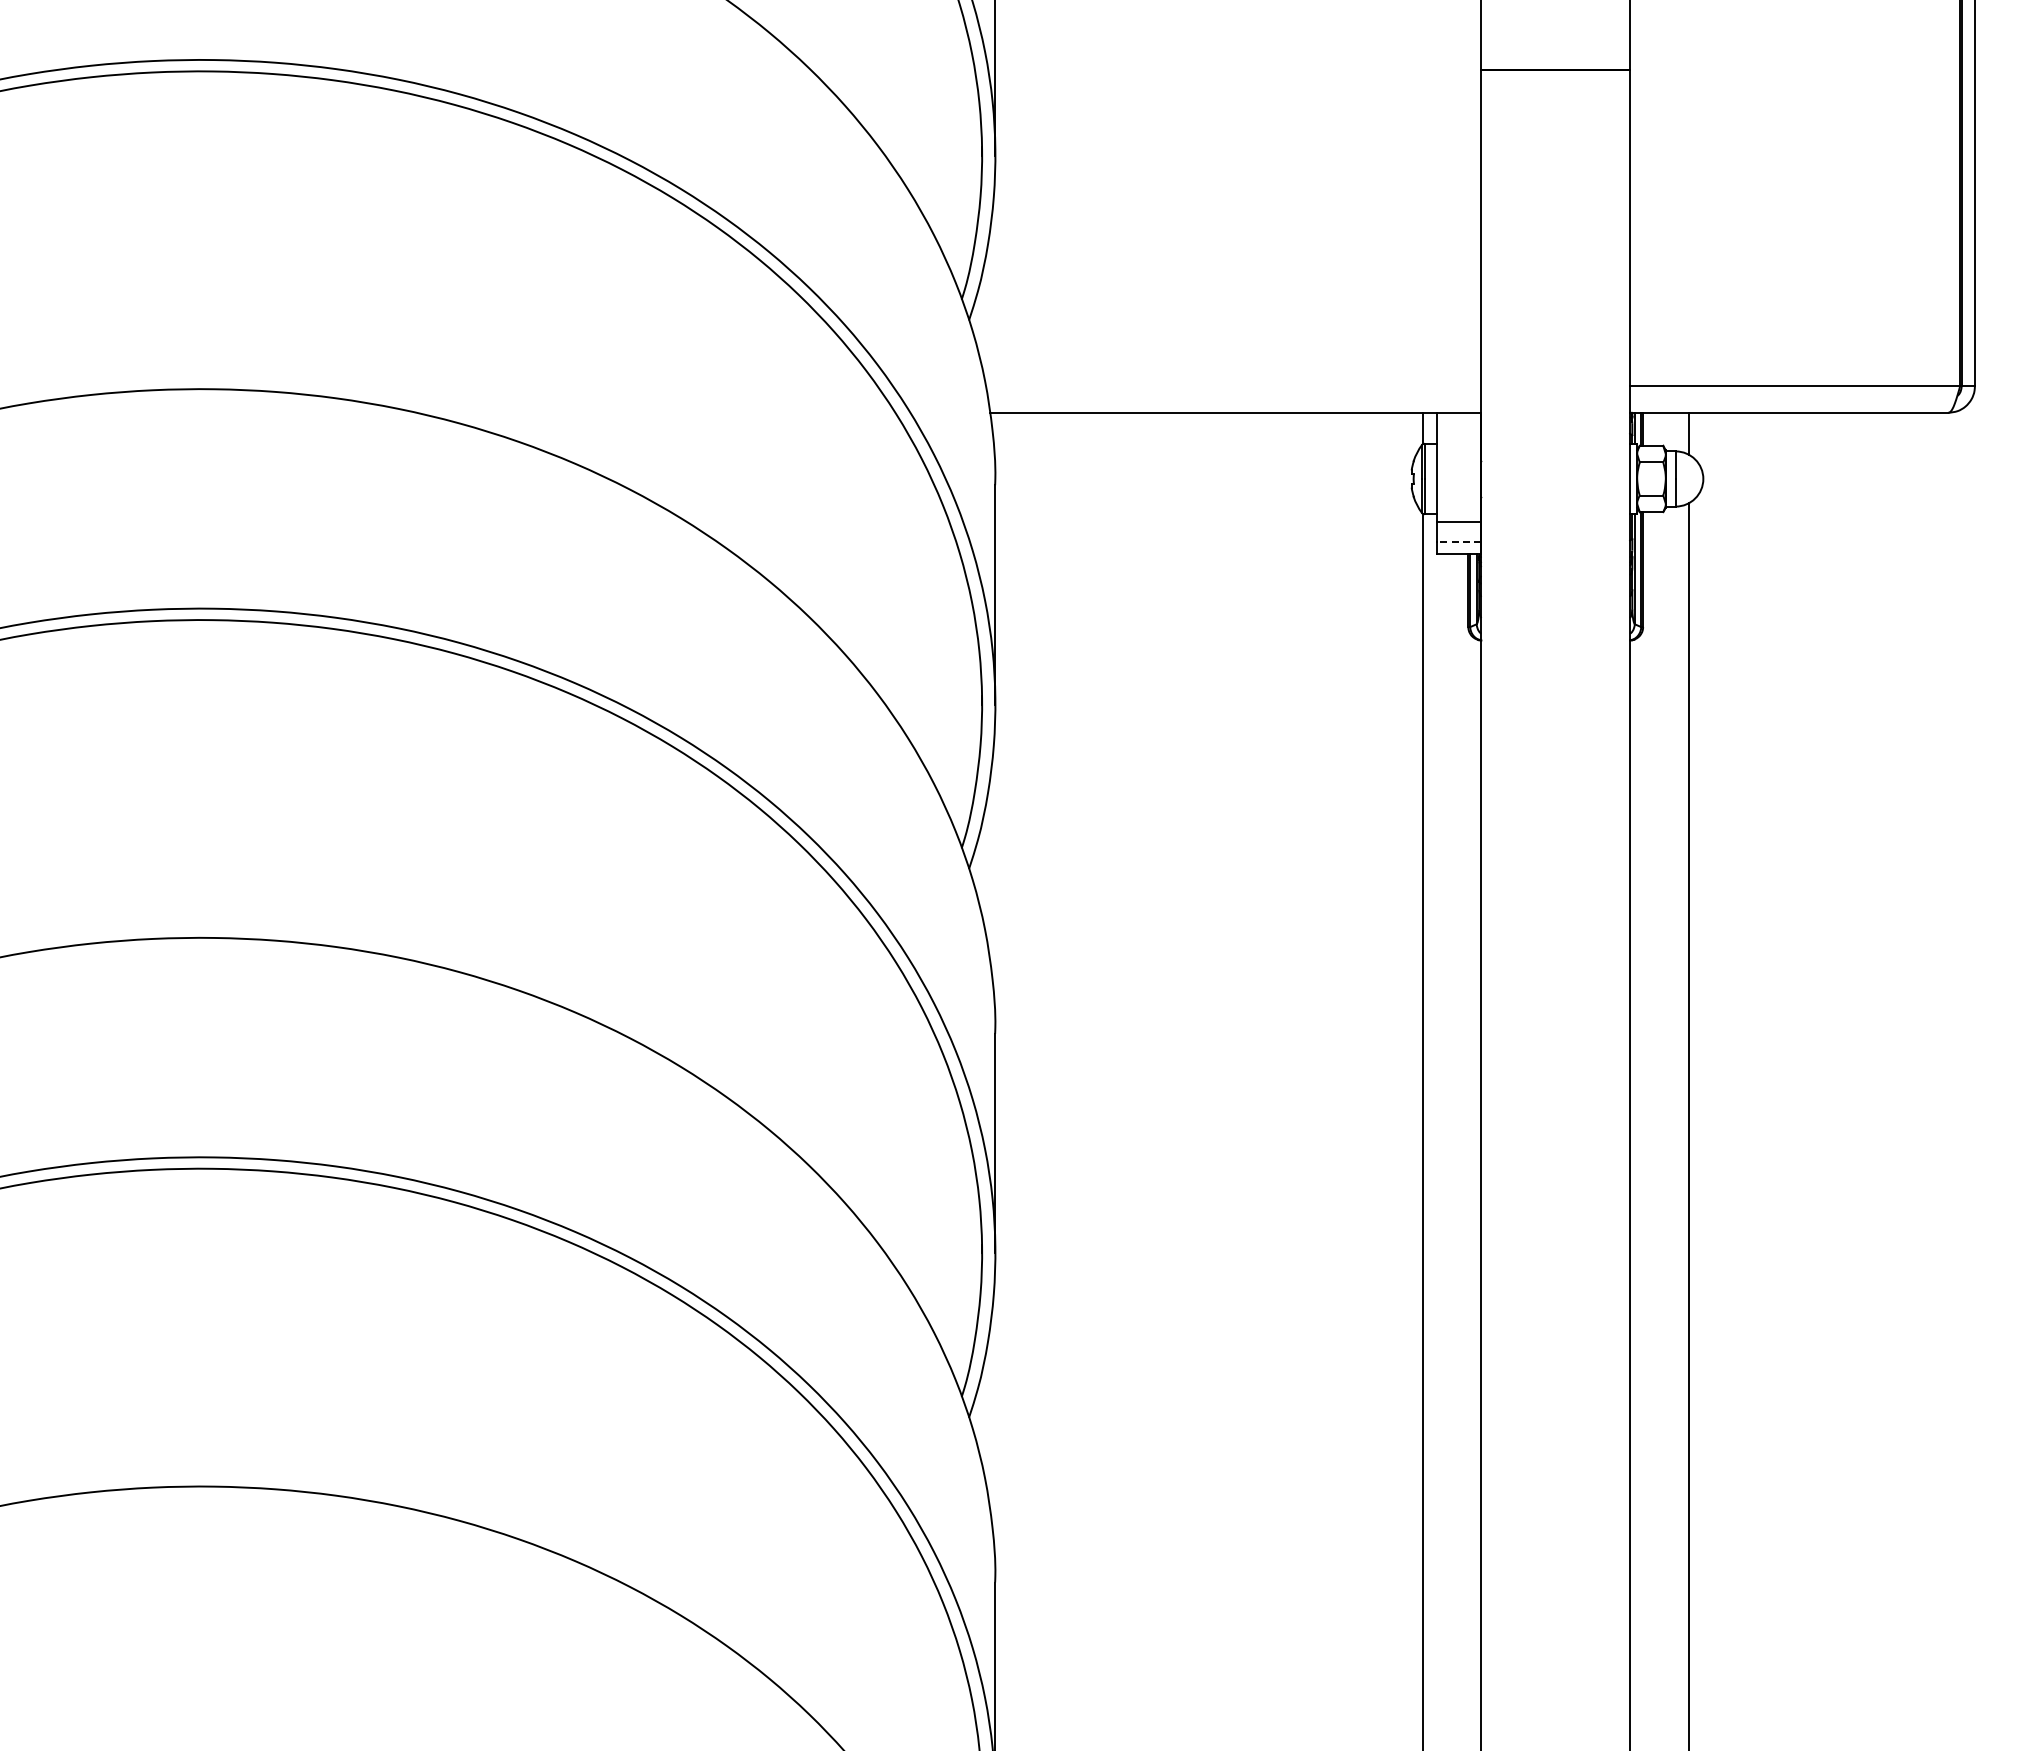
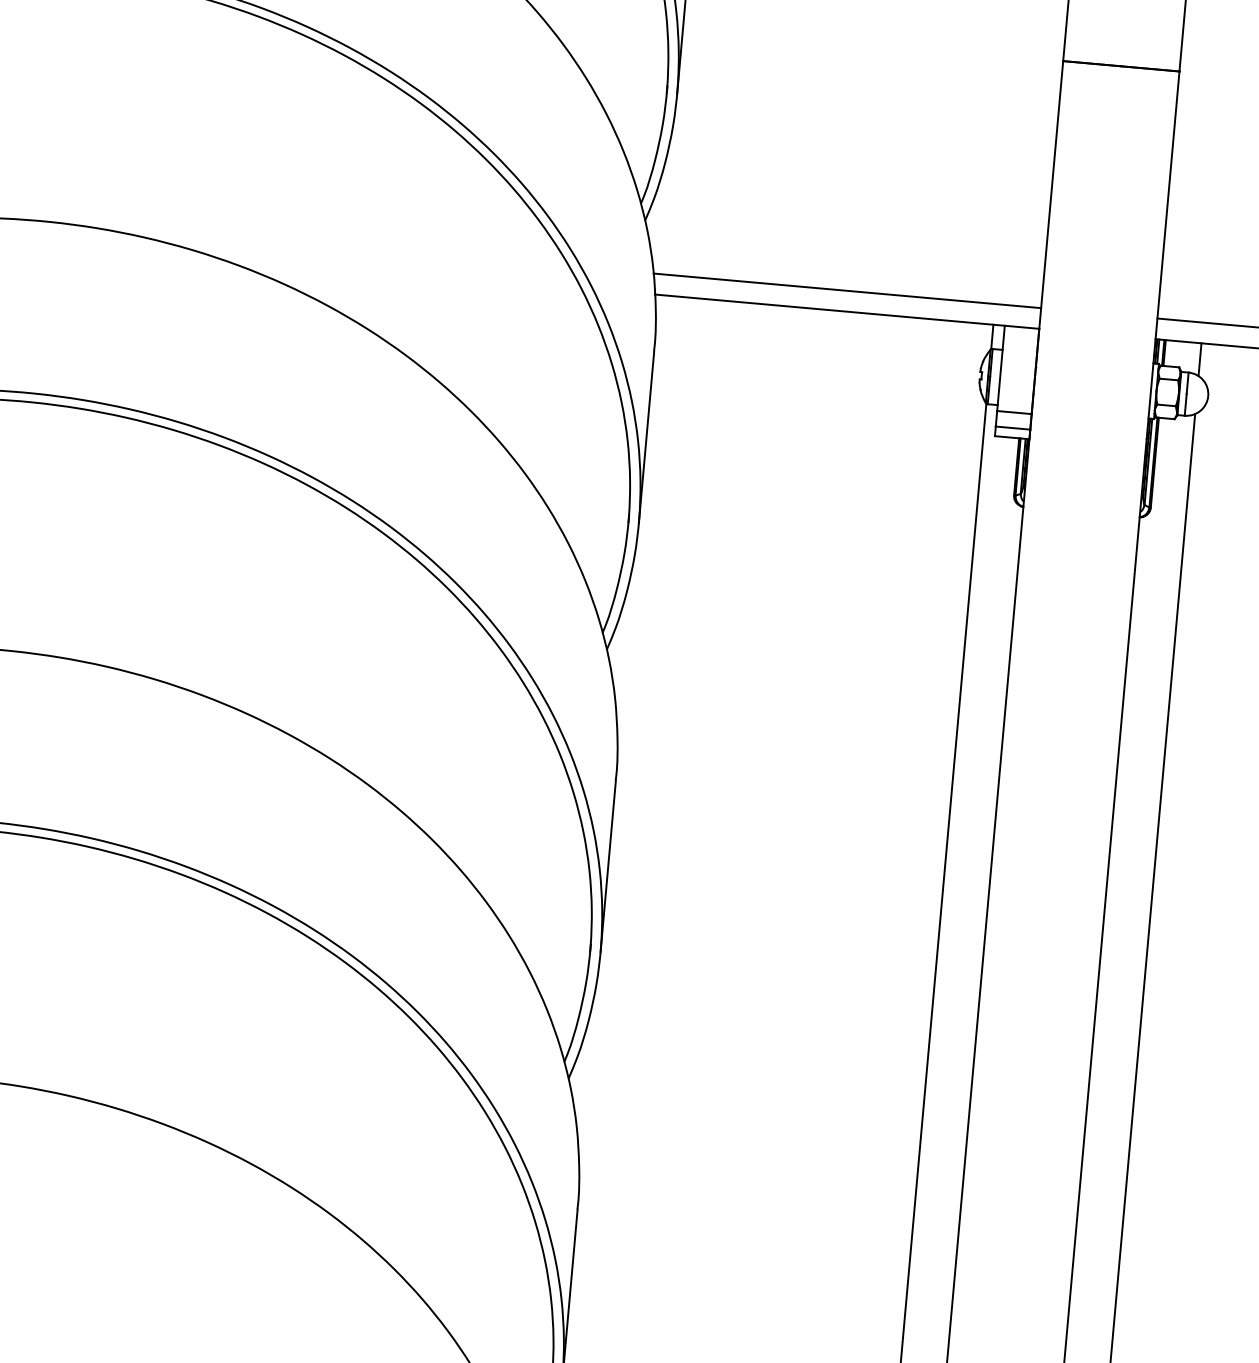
line: (1233, 386) -> (847, 290), added
line: (1458, 541) -> (1012, 427), dashed -> solid

